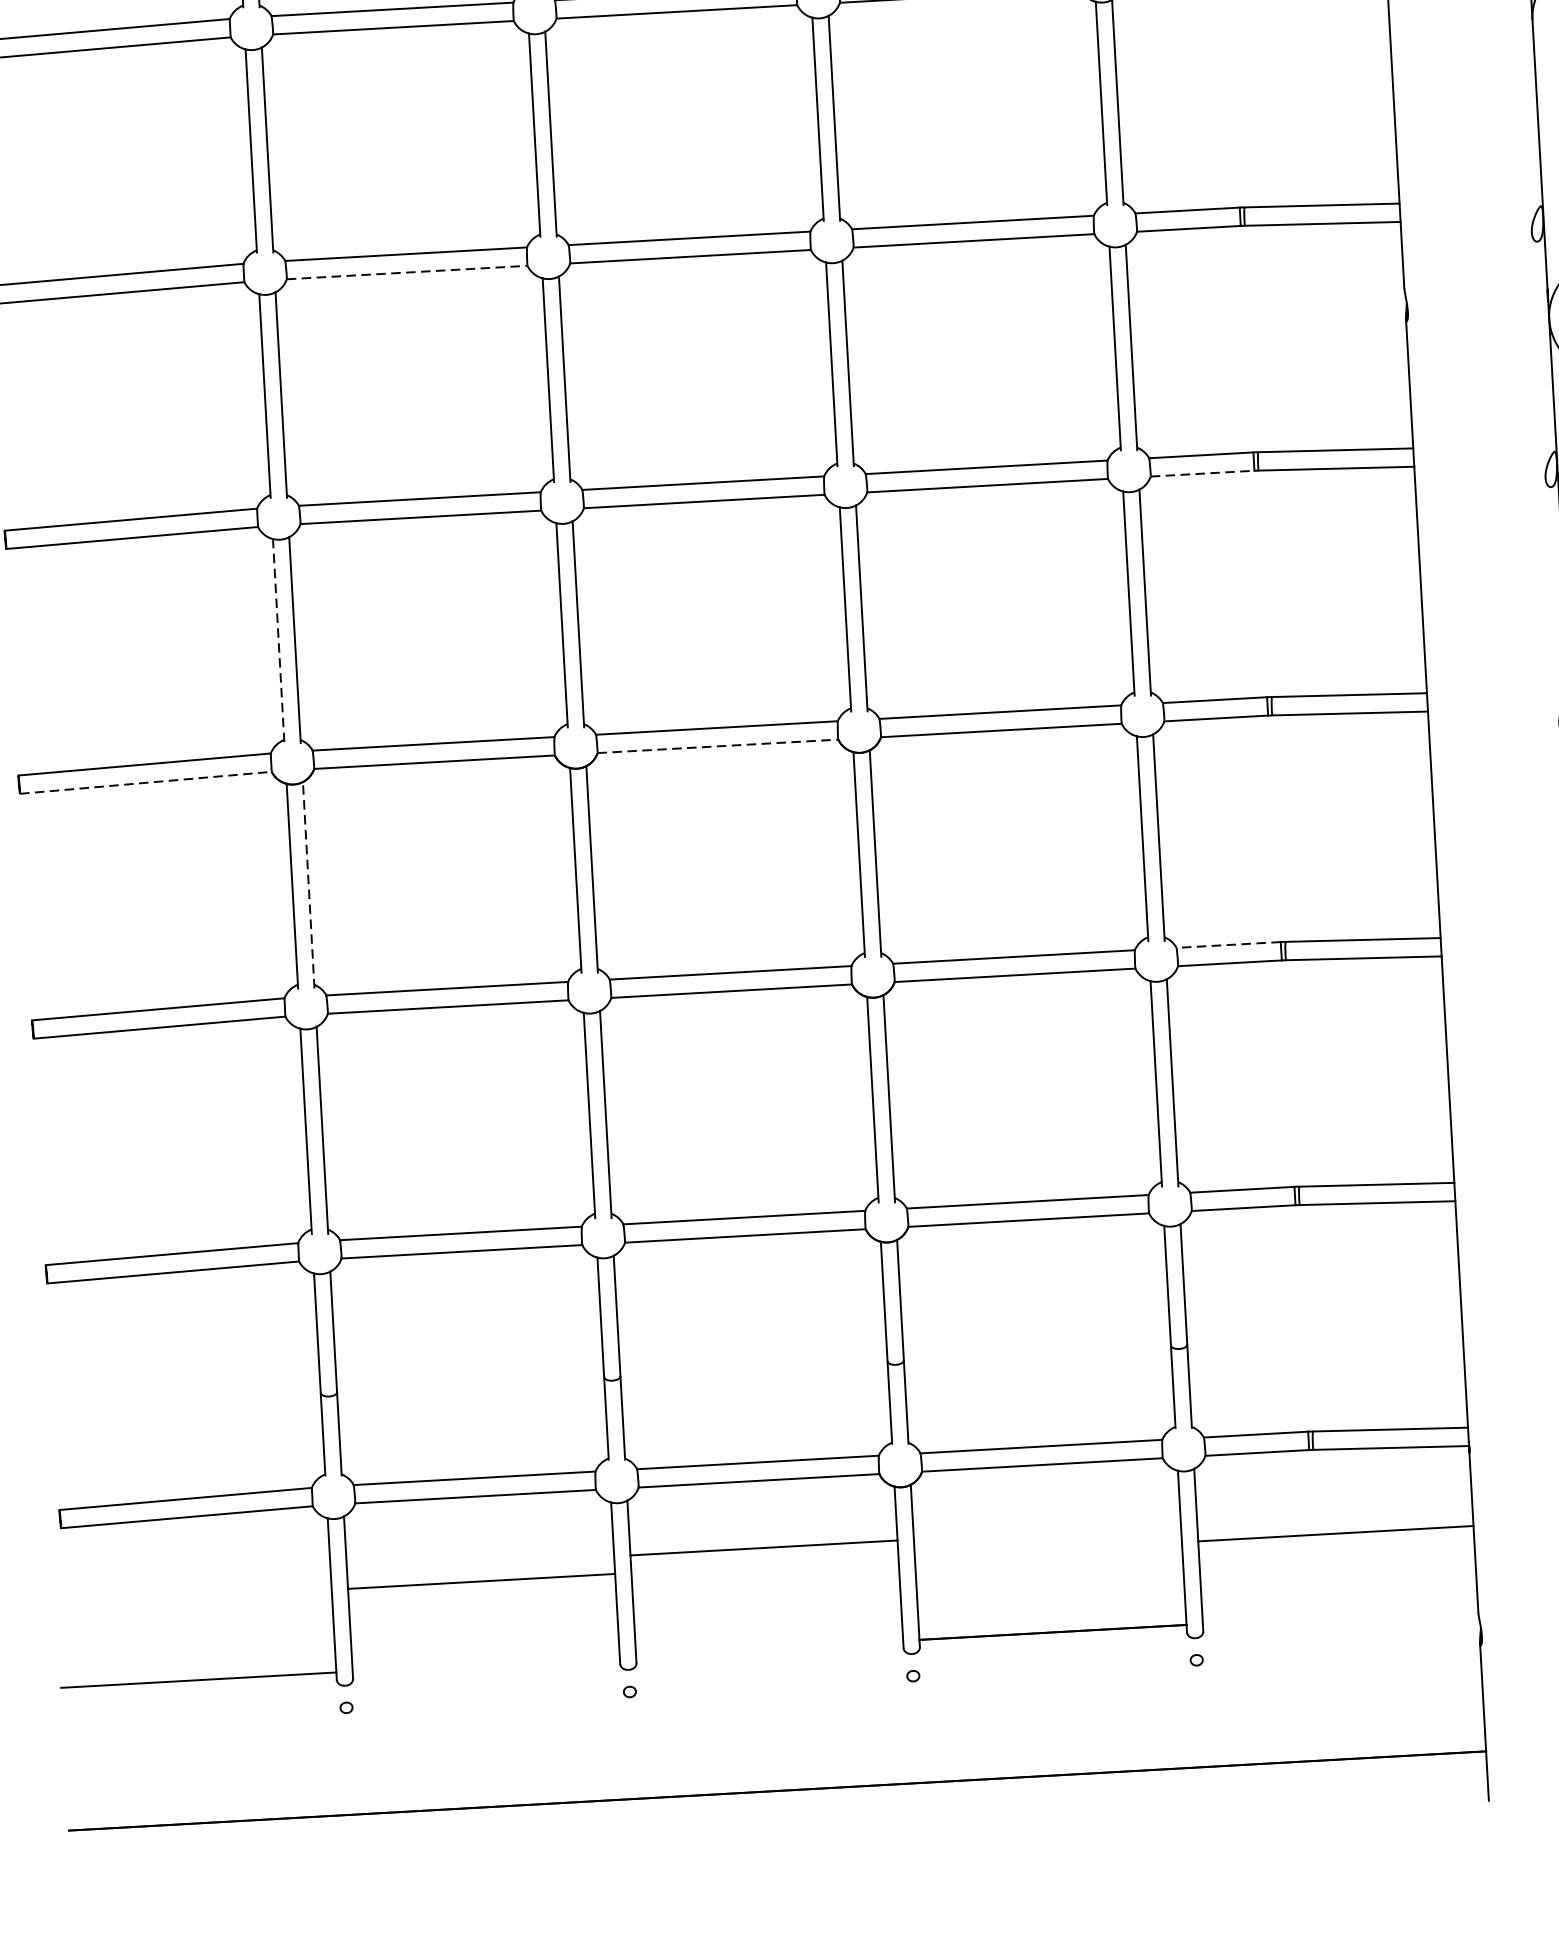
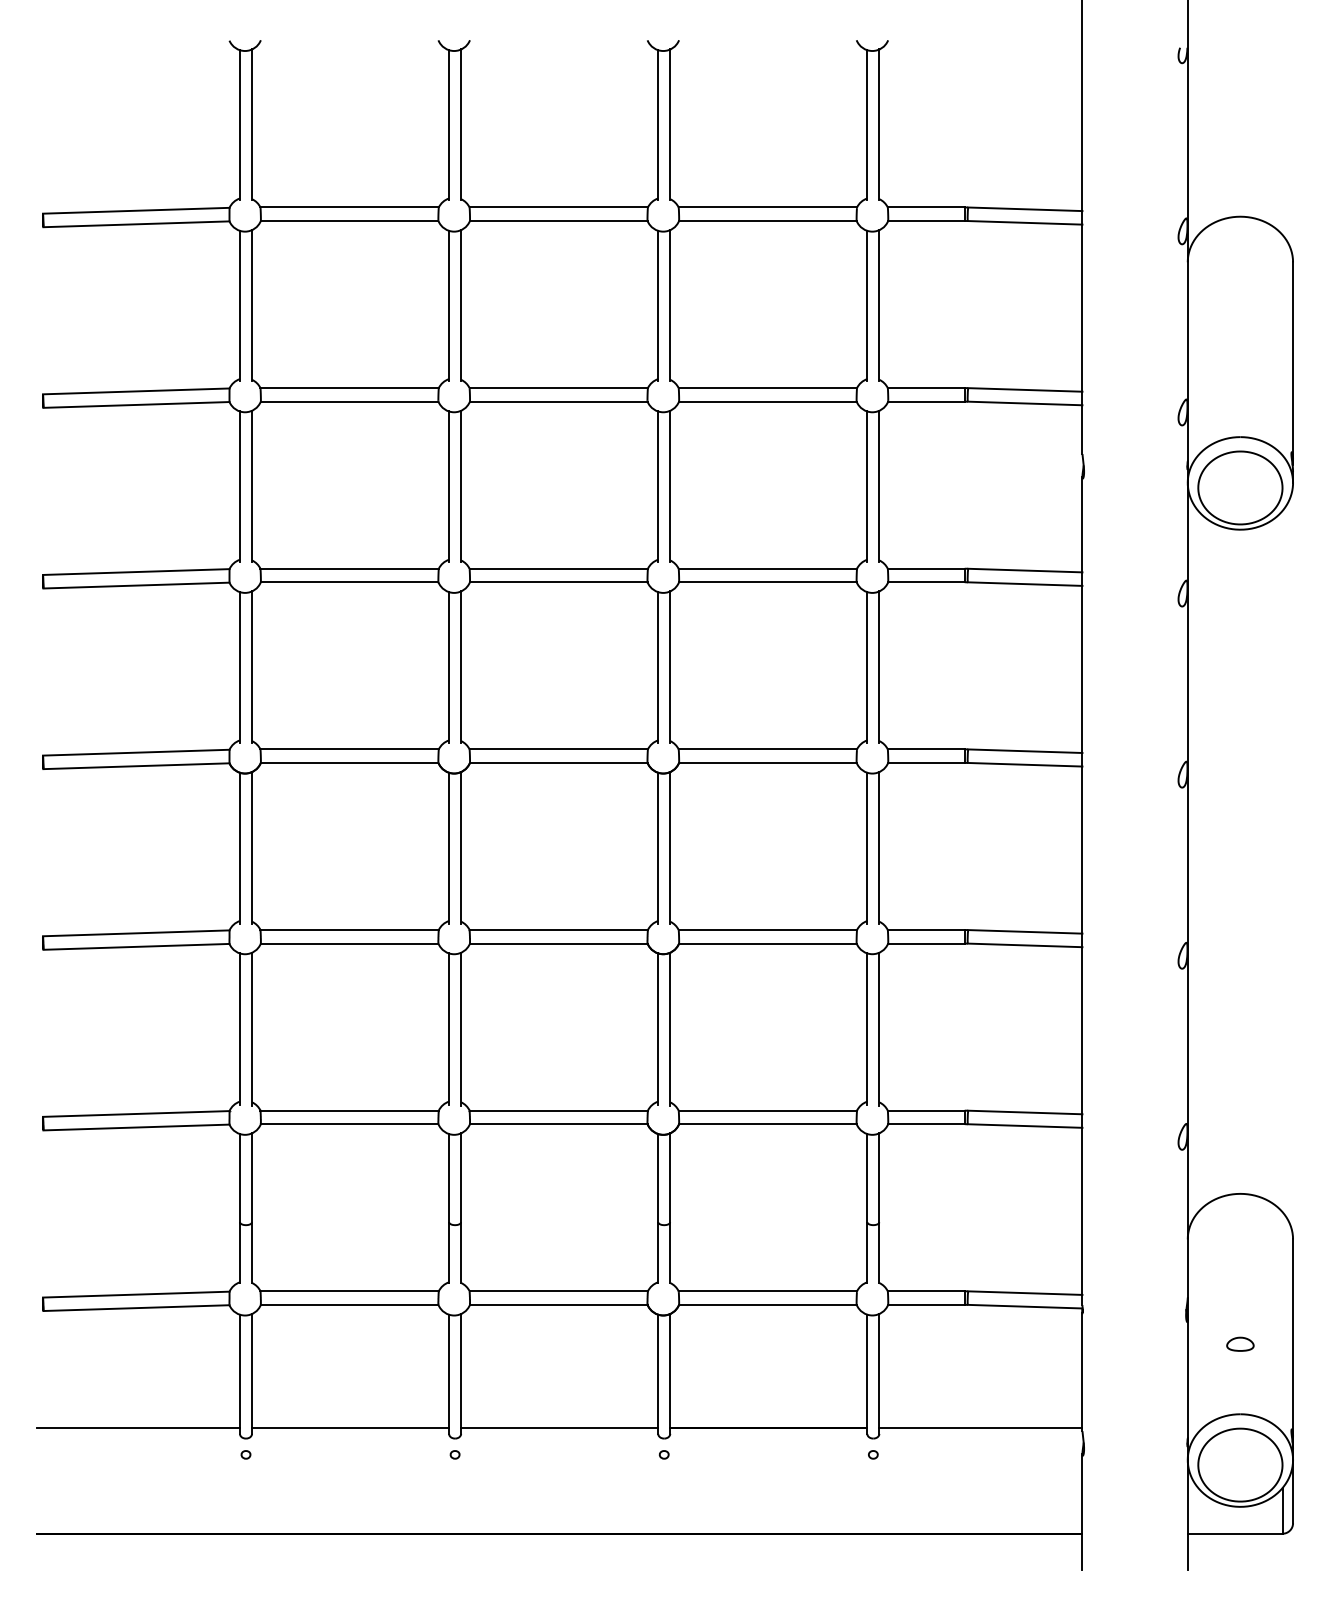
line: (406, 272) -> (349, 401), dashed -> solid
line: (1202, 473) -> (926, 582), dashed -> solid
line: (278, 641) -> (239, 667), dashed -> solid
line: (717, 745) -> (558, 762), dashed -> solid
line: (145, 783) -> (136, 766), dashed -> solid
line: (309, 884) -> (252, 847), dashed -> solid
line: (1227, 945) -> (925, 930), dashed -> solid
line: (1335, 1533) -> (980, 1428), moved
line: (763, 1548) -> (559, 1428), moved
line: (481, 1581) -> (350, 1428), moved

